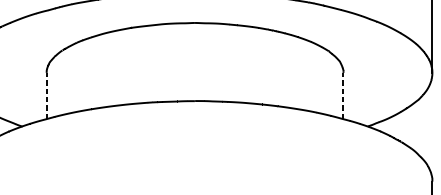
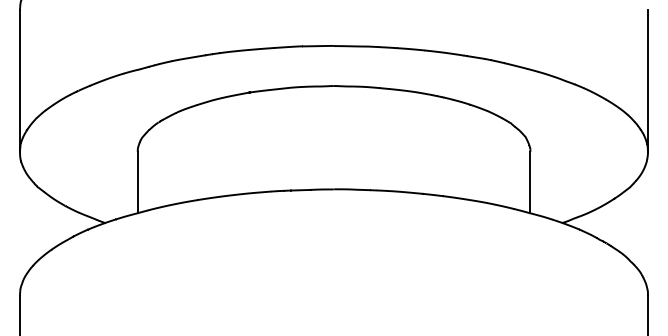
line: (46, 95) -> (137, 182), dashed -> solid
line: (343, 95) -> (530, 182), dashed -> solid

